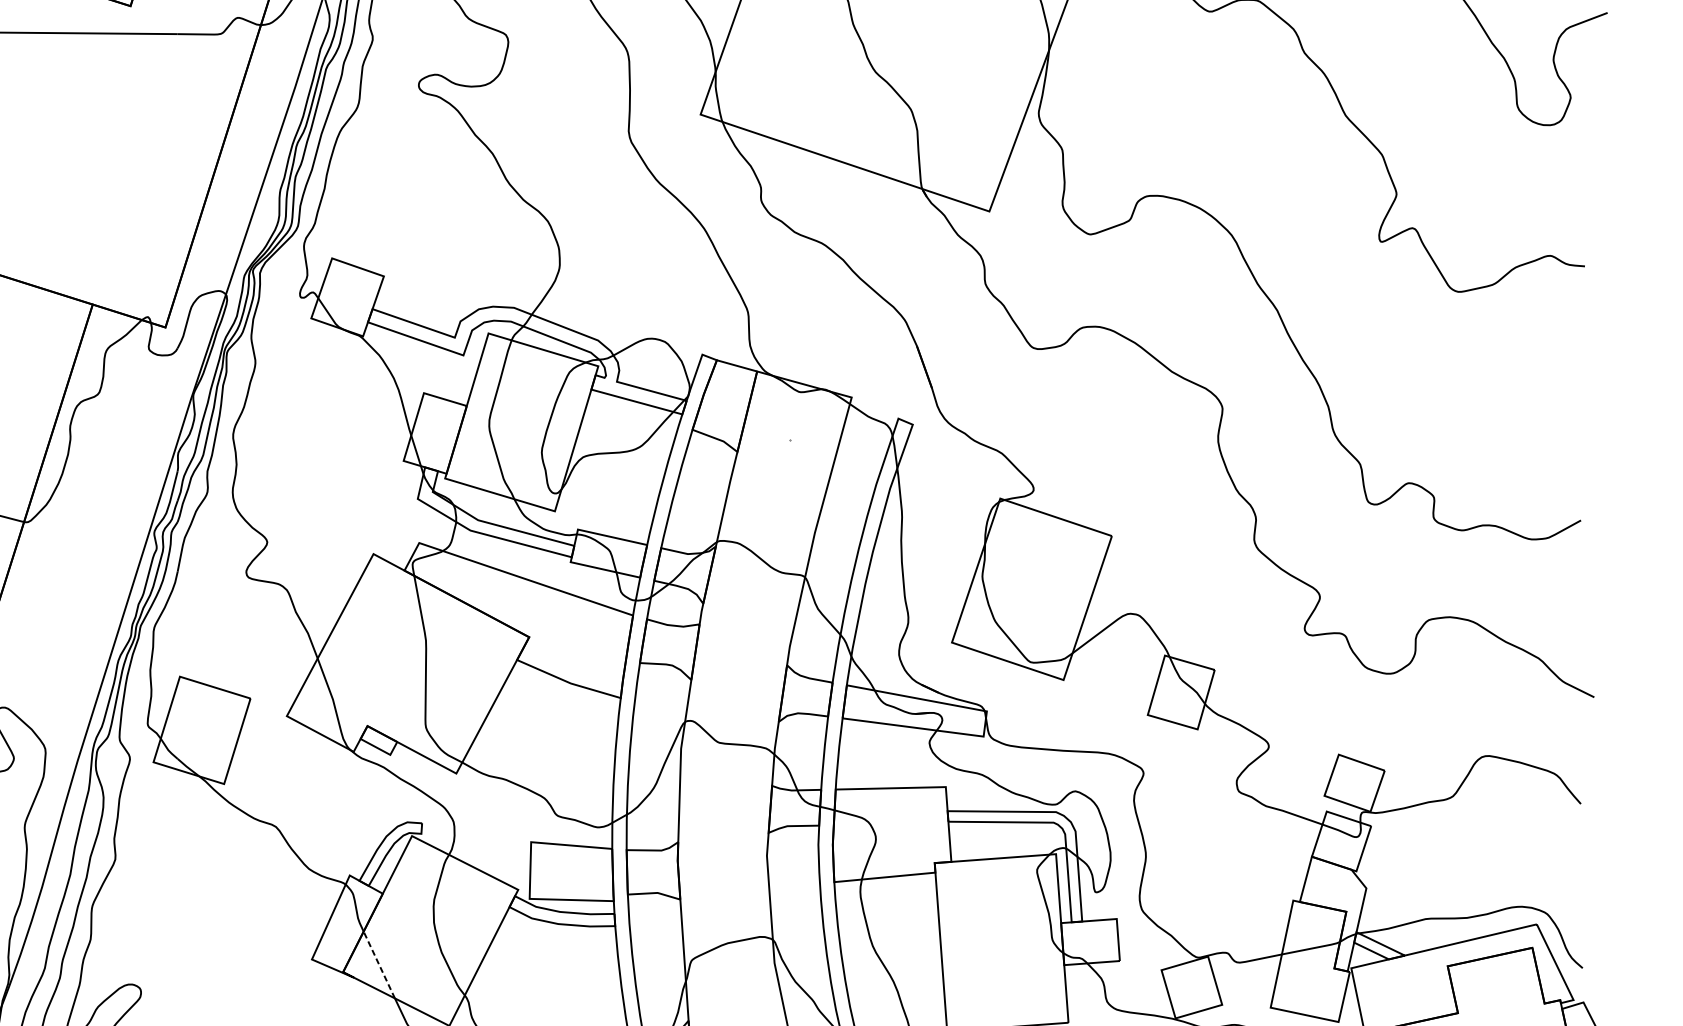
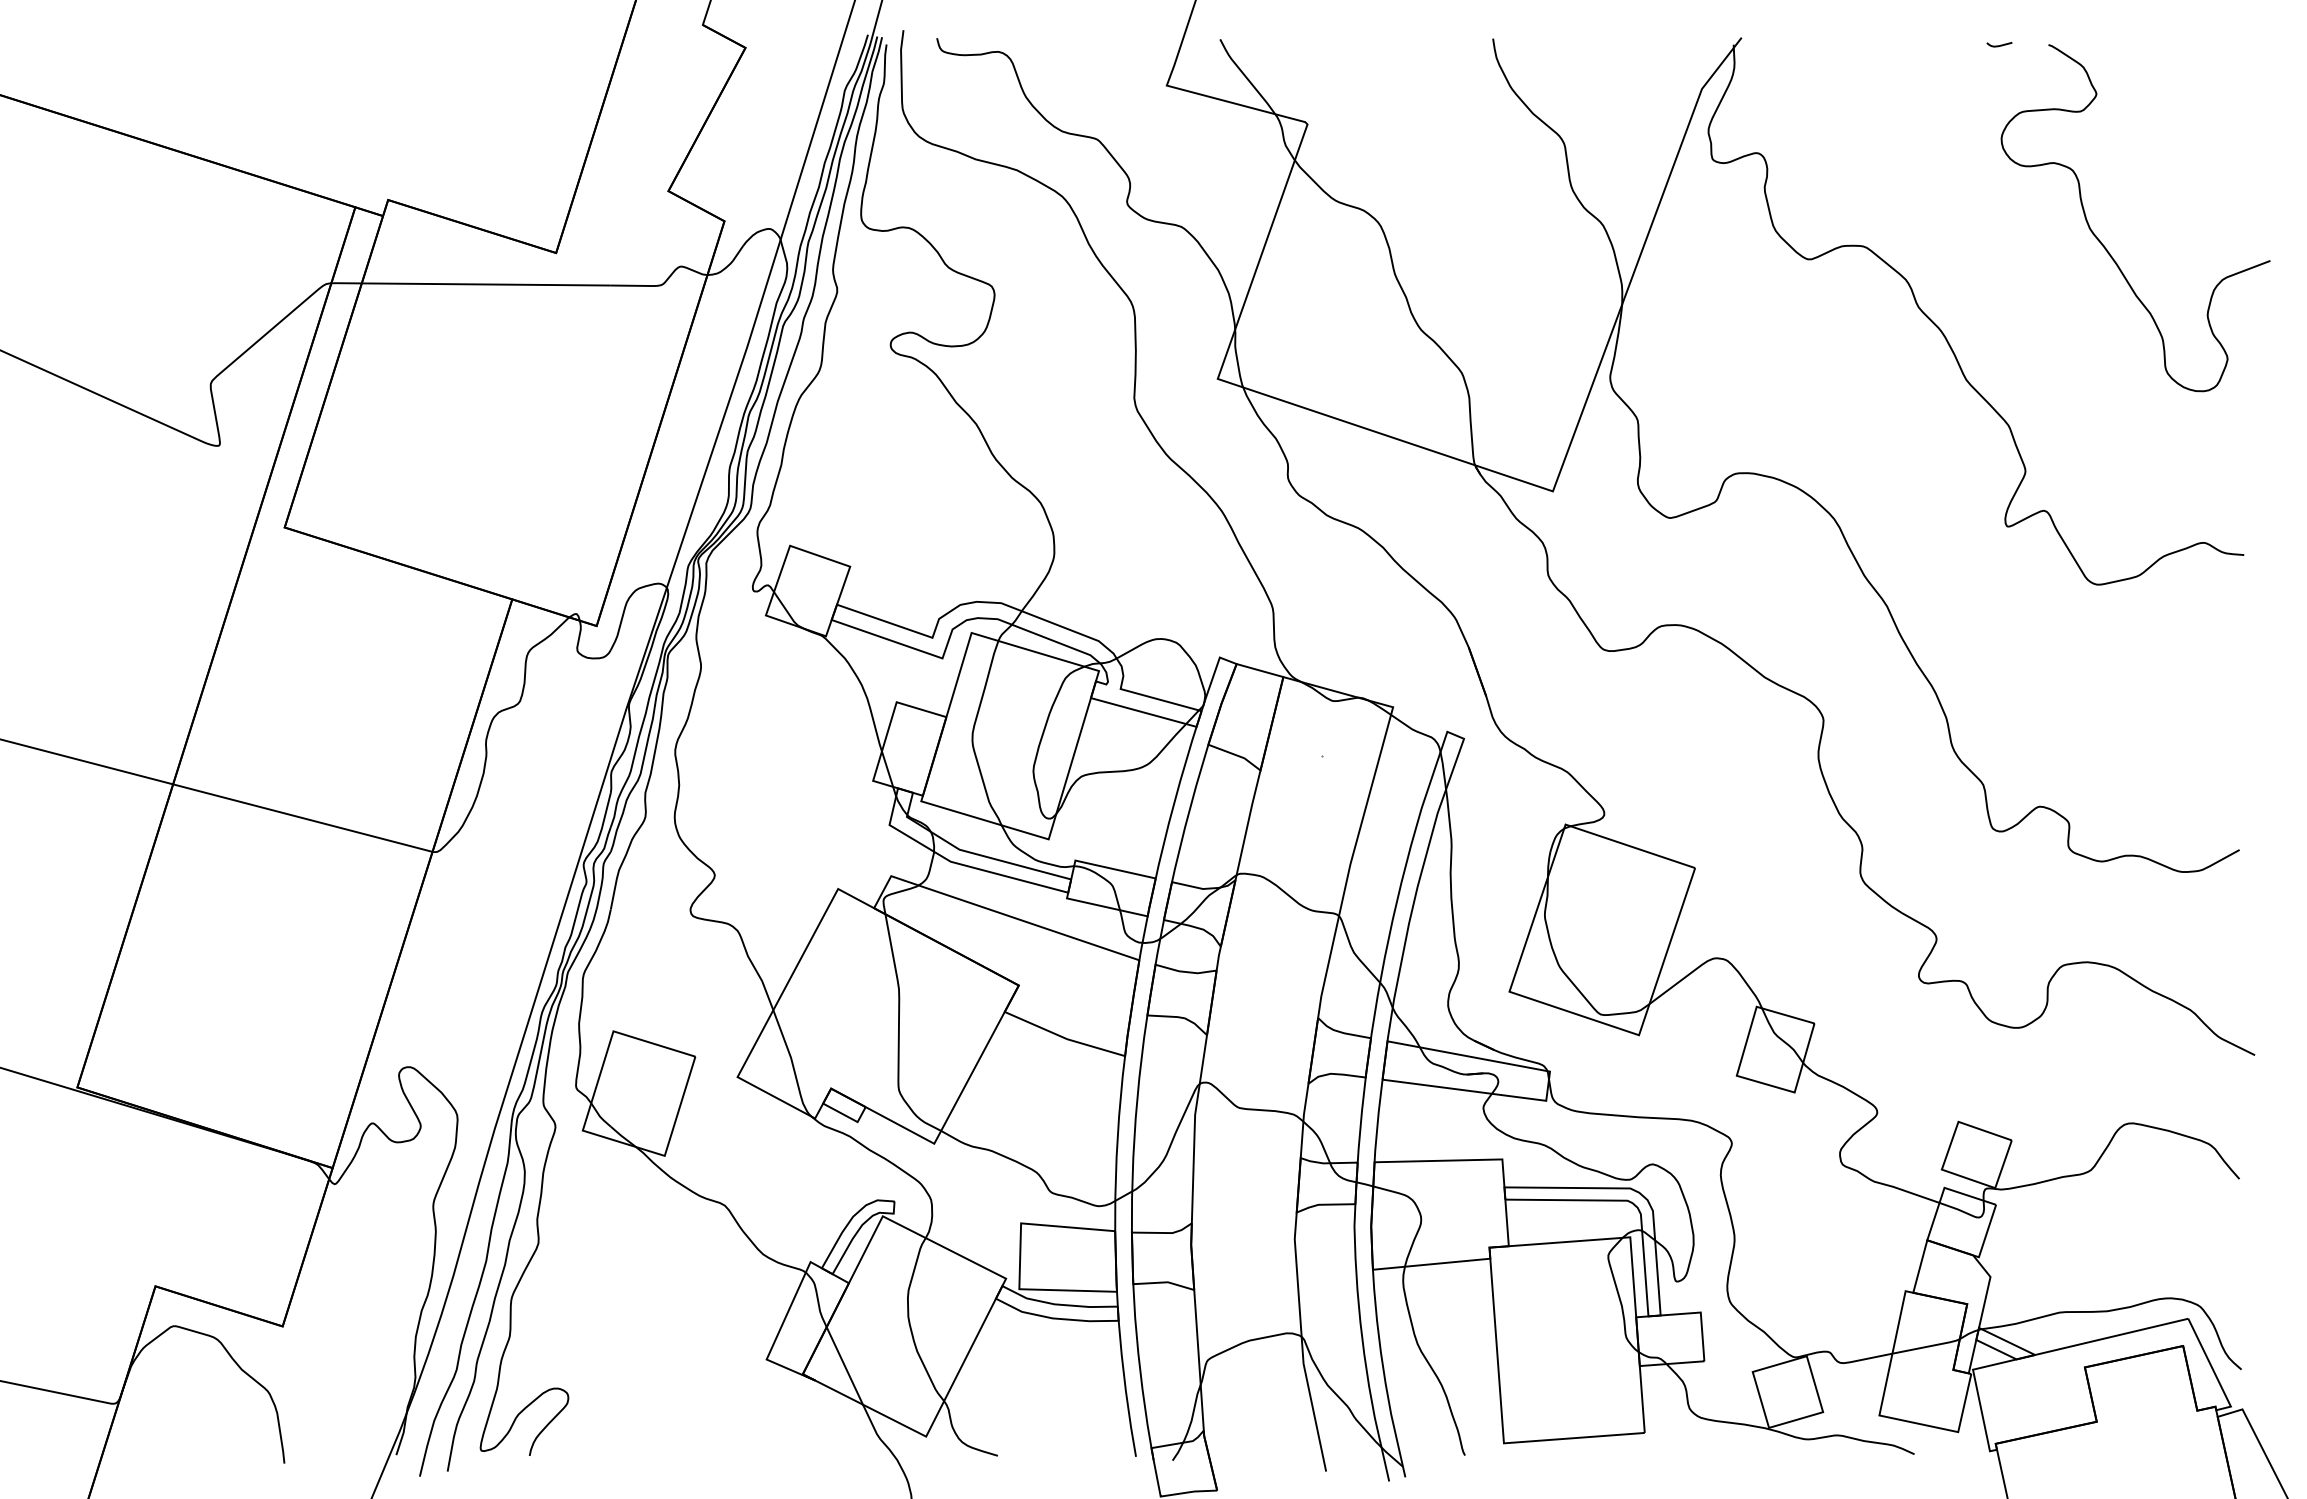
line: (379, 964) -> (844, 1365), dashed -> solid

